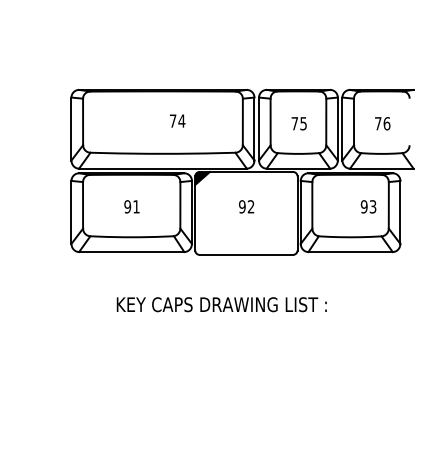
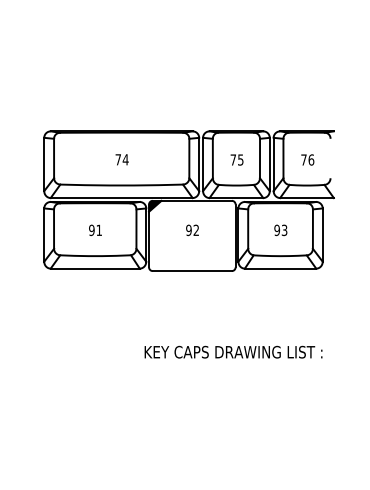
text: (176, 120) -> (121, 159), moved
text: (368, 206) -> (280, 230), moved
text: (221, 303) -> (233, 351), moved

